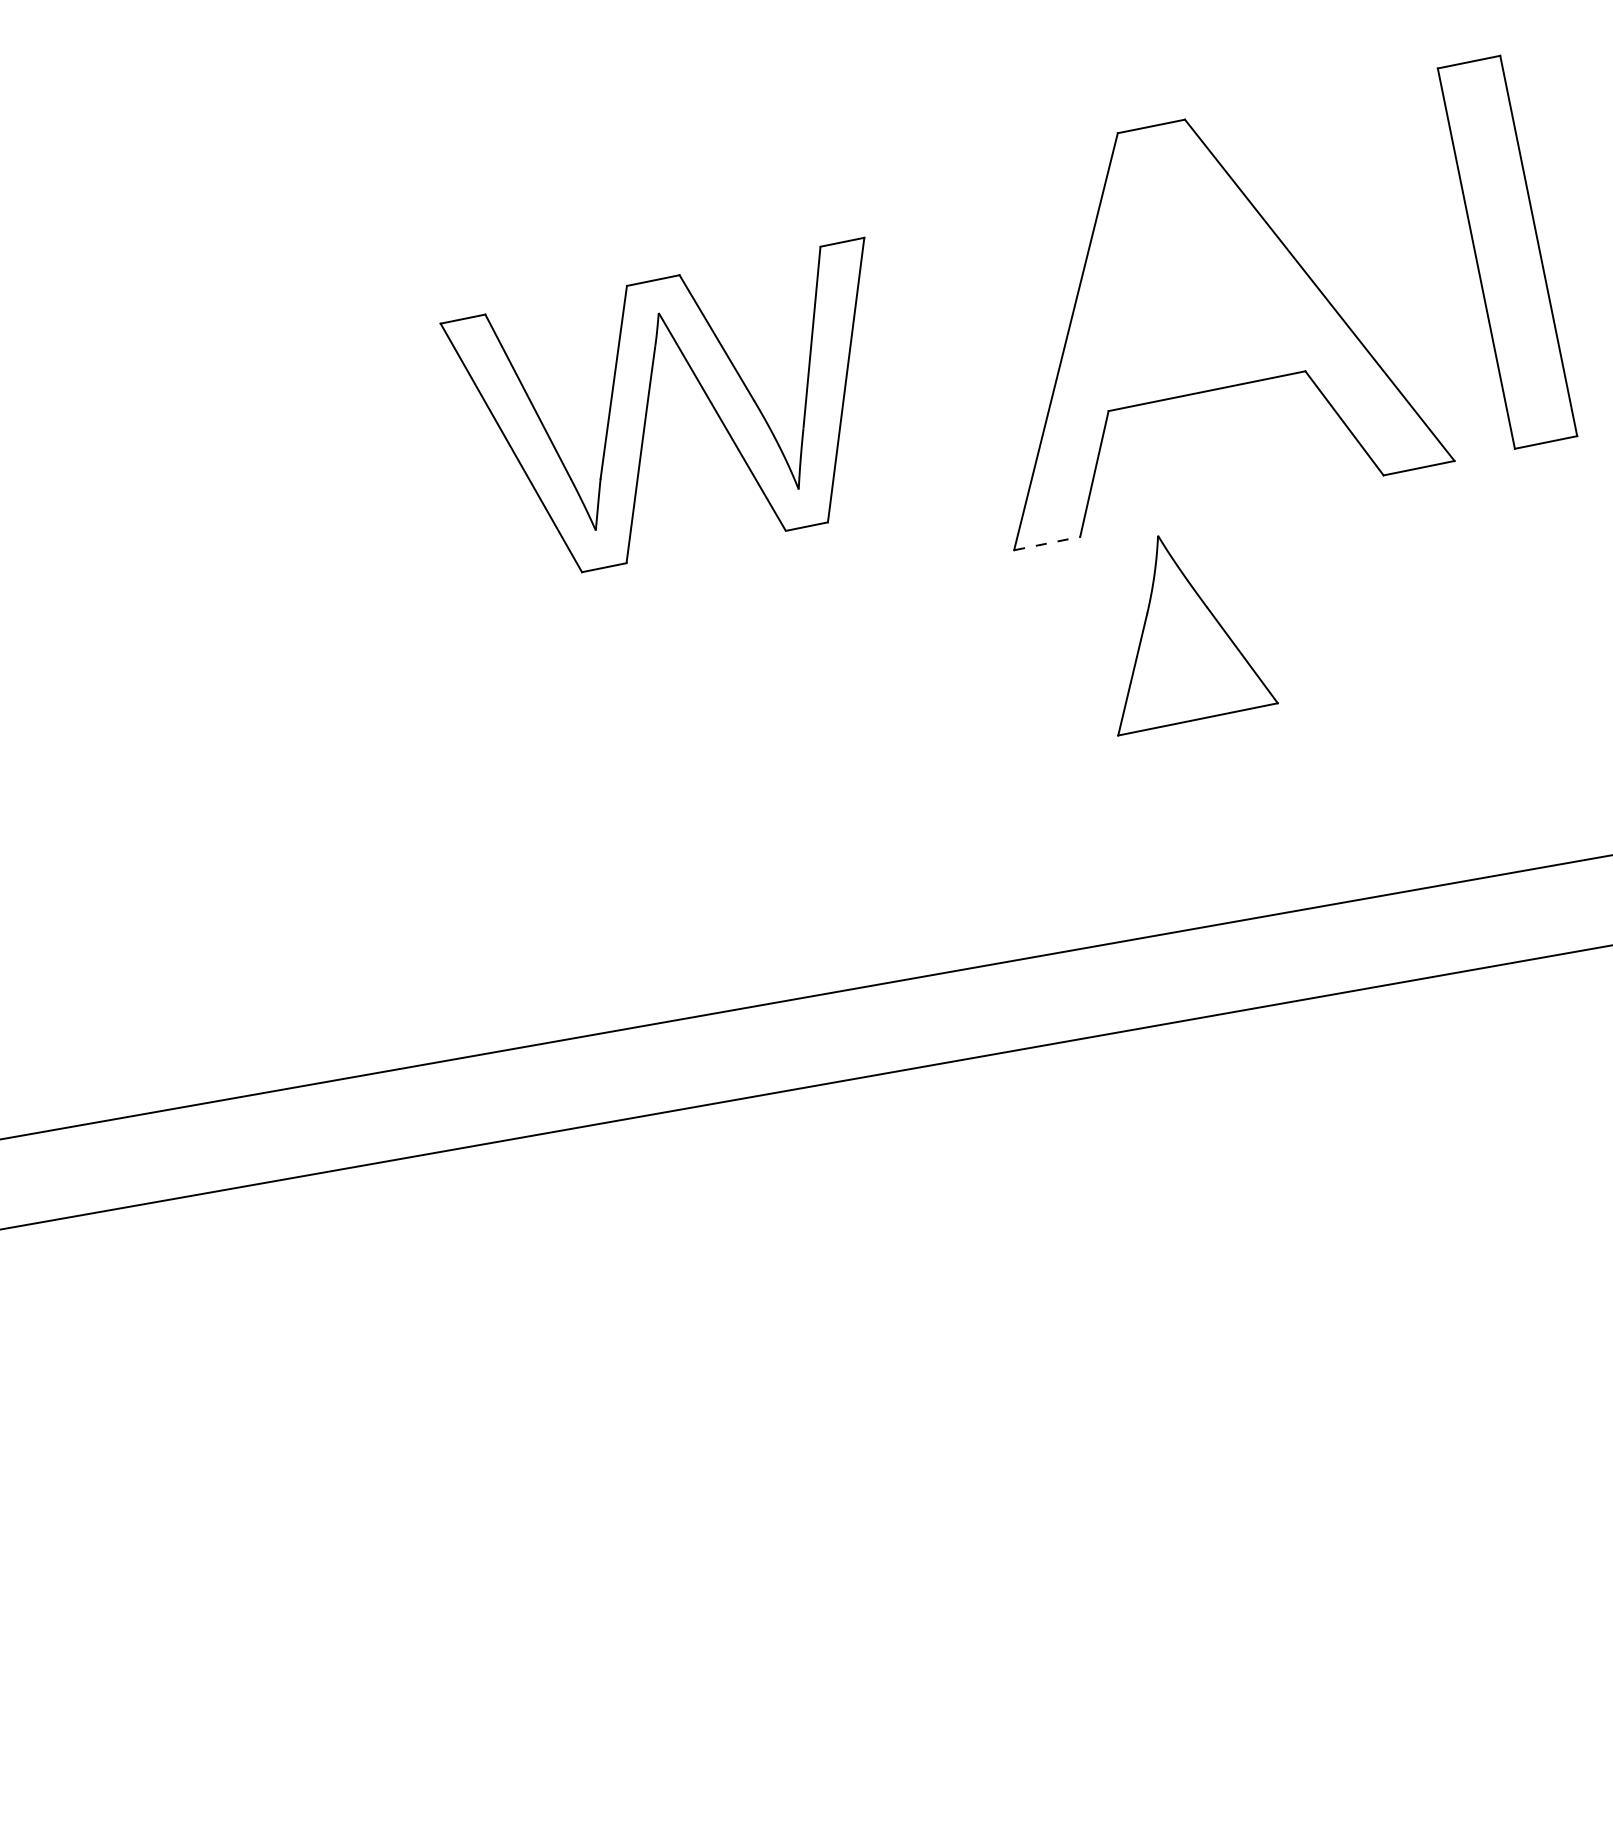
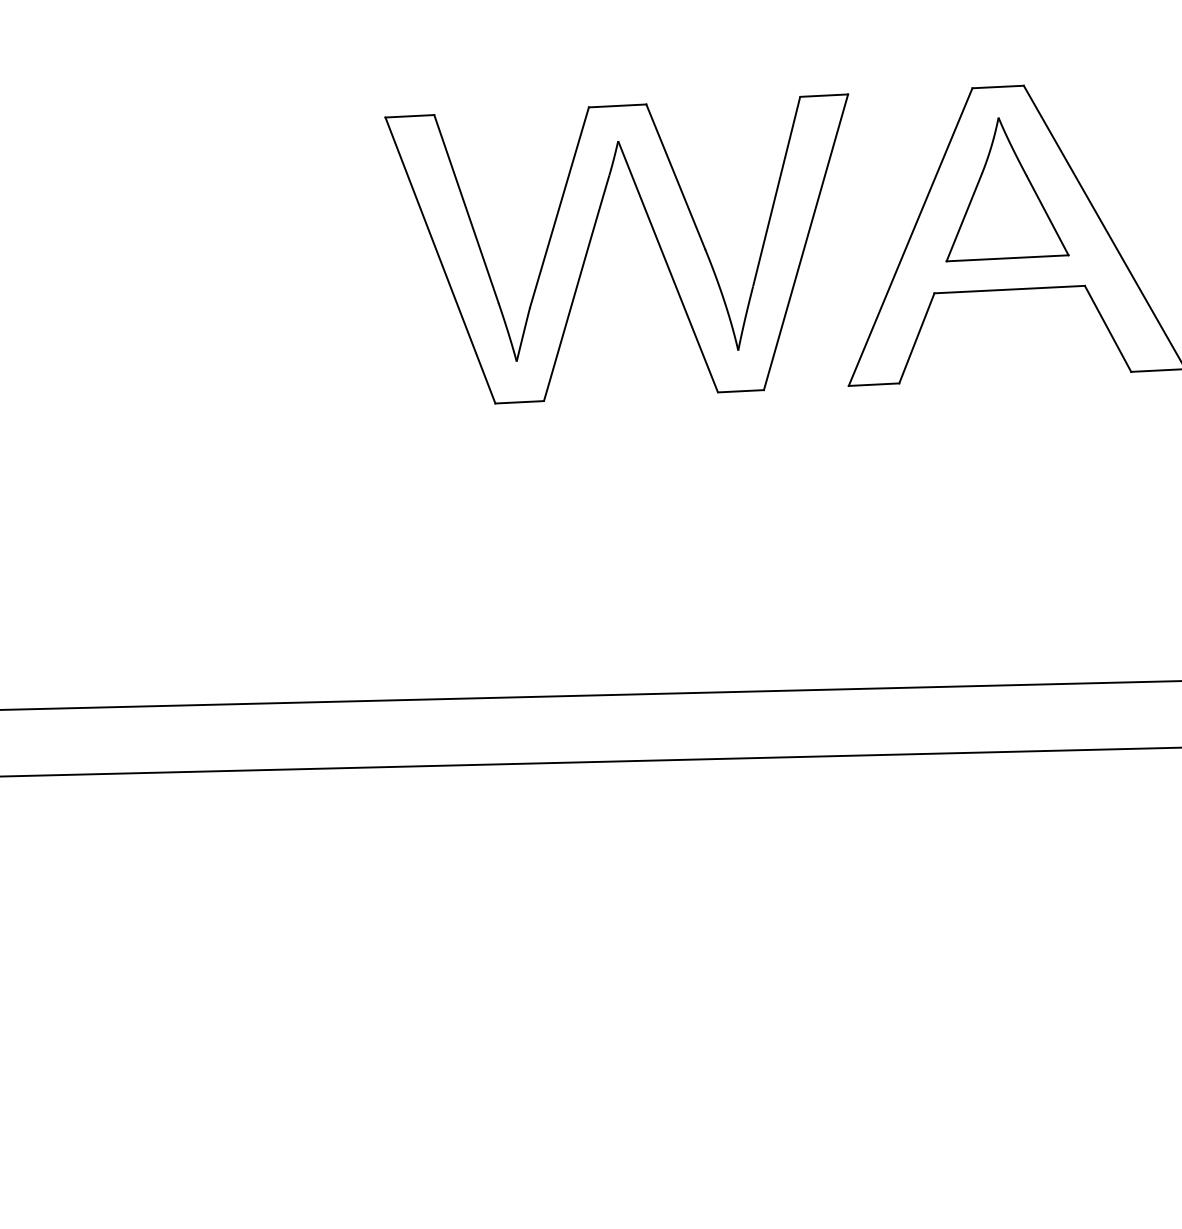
part: (652, 404) -> (596, 237), size x1.43
line: (1047, 543) -> (874, 384), dashed -> solid
part: (1197, 635) -> (1016, 196), moved

